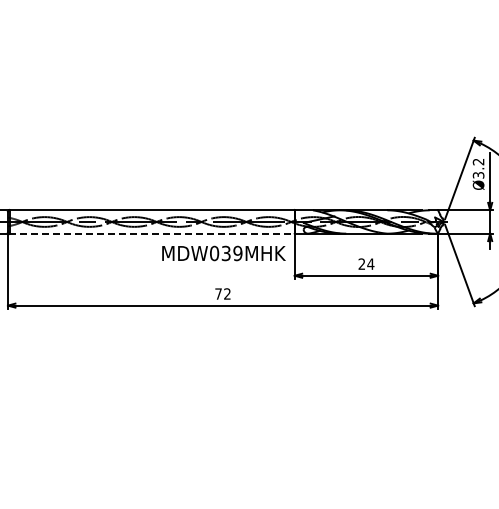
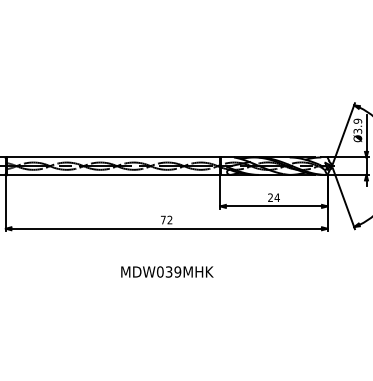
text: (478, 161) -> (357, 120), Ø3.2 -> Ø3.9
line: (152, 233) -> (113, 174), dashed -> solid
text: (223, 253) -> (167, 272), moved

